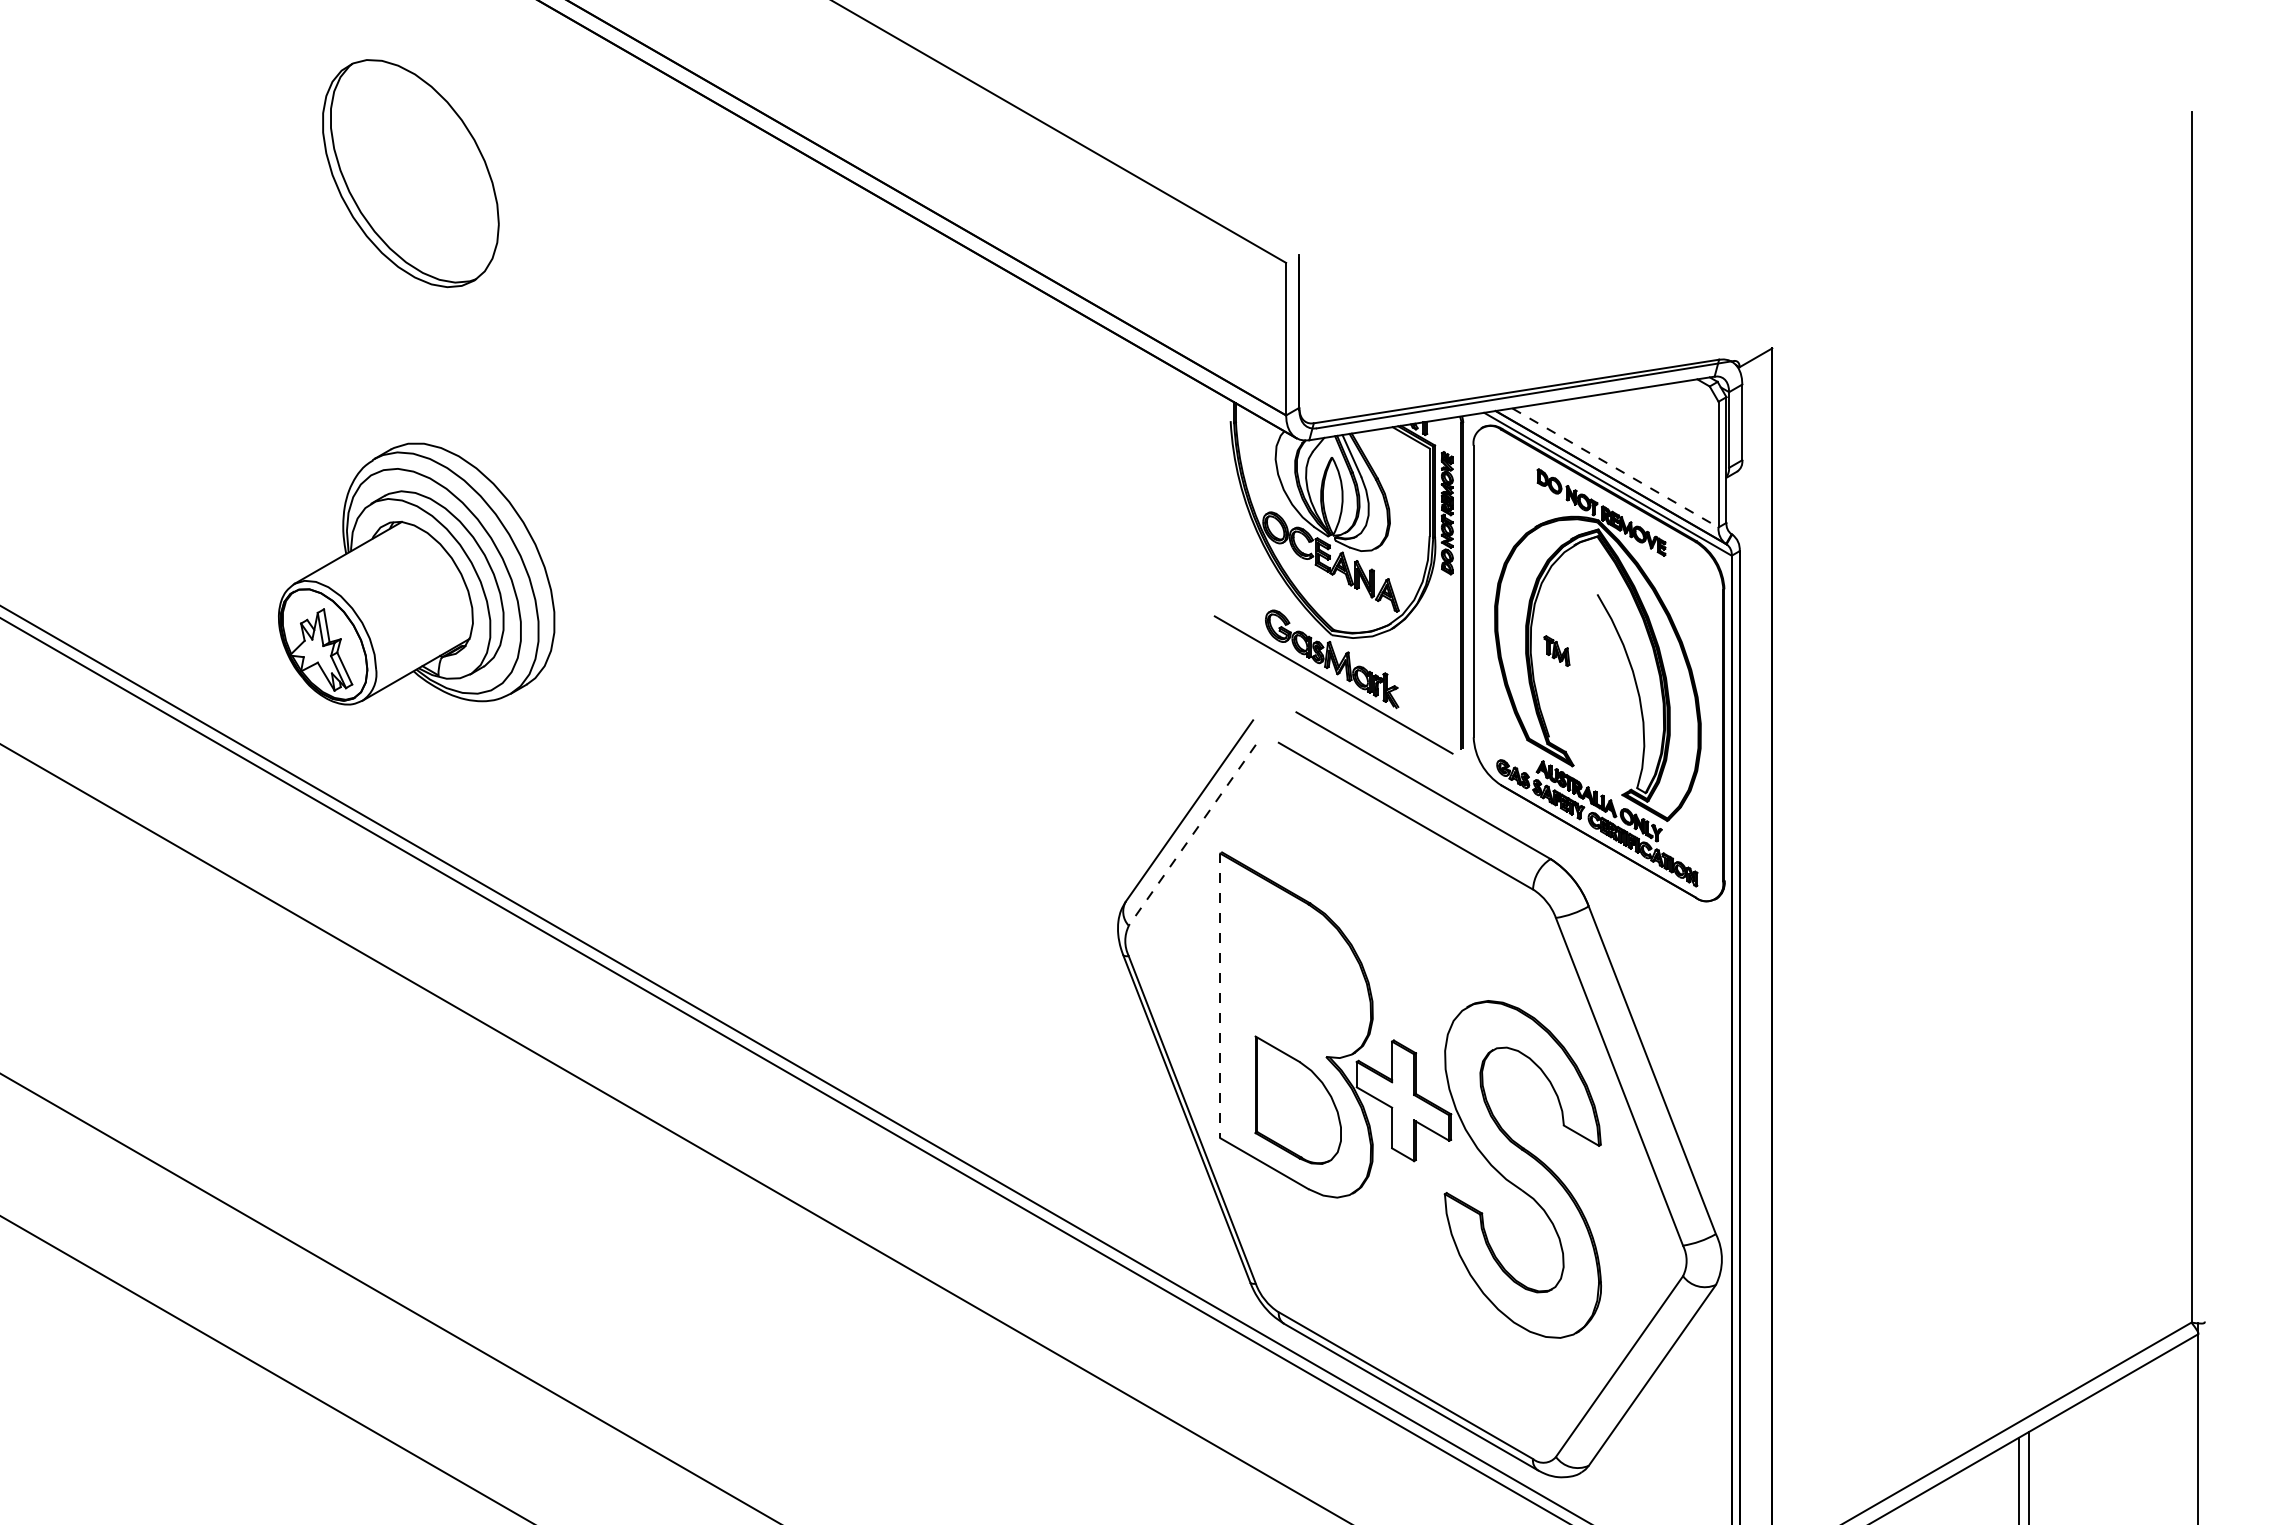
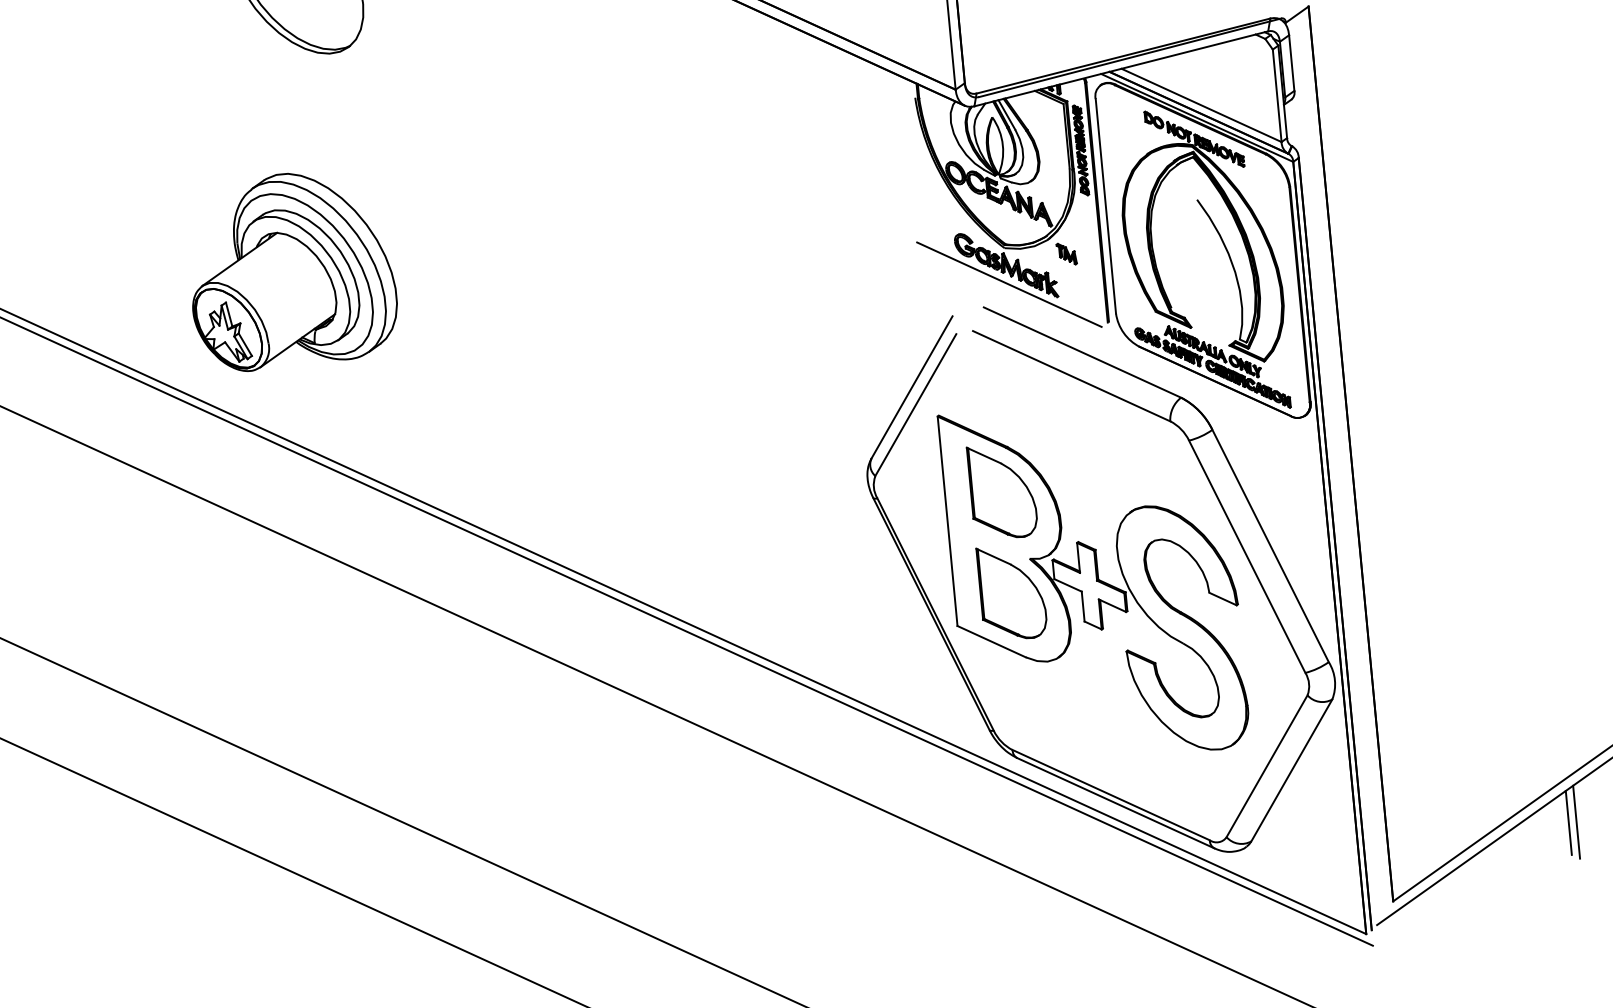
line: (1615, 468) -> (1201, 105), dashed -> solid
part: (416, 573) -> (291, 269), moved
part: (1556, 650) -> (1066, 253), moved
line: (1192, 835) -> (915, 405), dashed -> solid
part: (1297, 962) -> (1002, 491), added
line: (1220, 996) -> (947, 521), dashed -> solid

